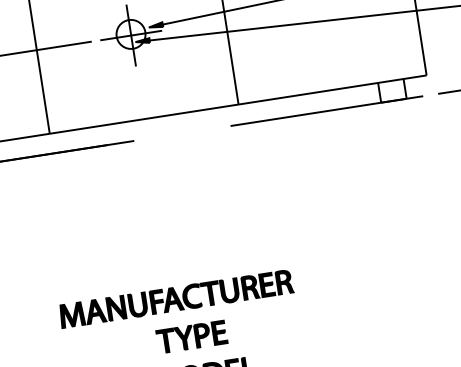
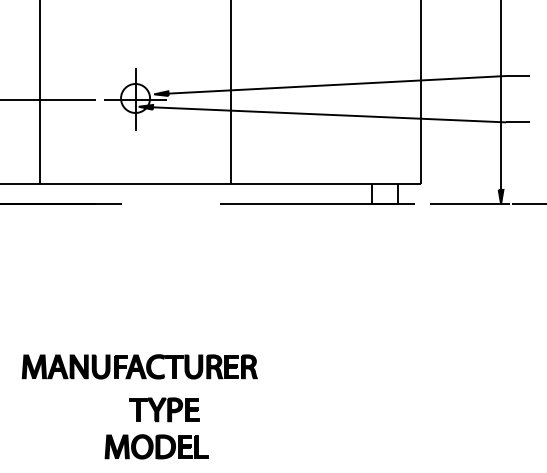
part: (191, 336) -> (164, 409), moved

